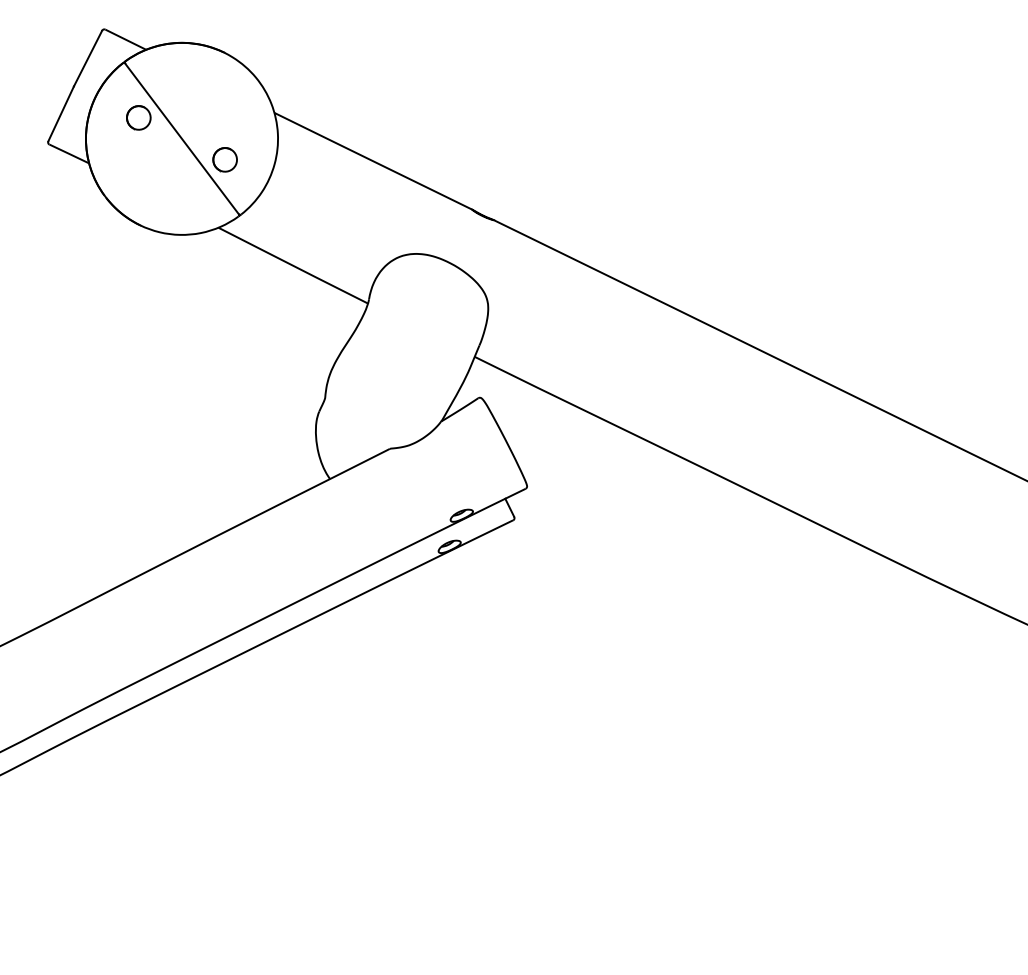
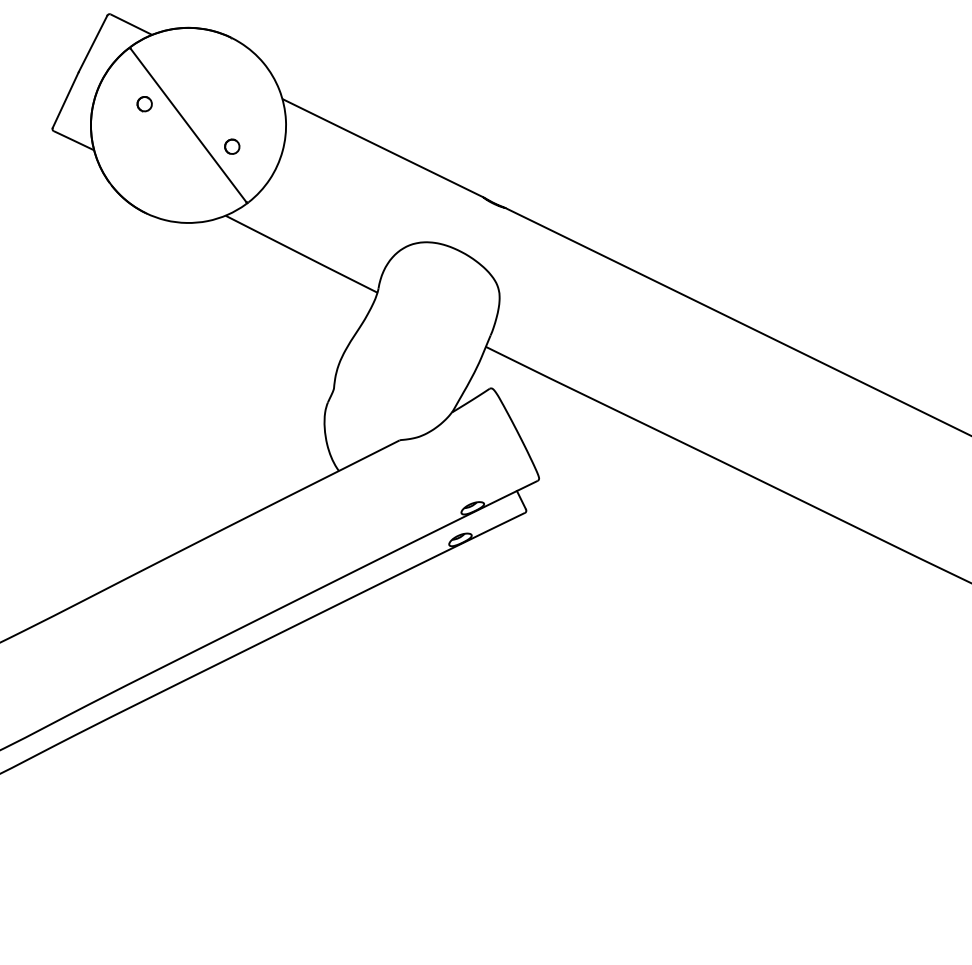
part: (138, 117) -> (144, 103), size x0.6
part: (224, 159) -> (231, 146), size x0.6

